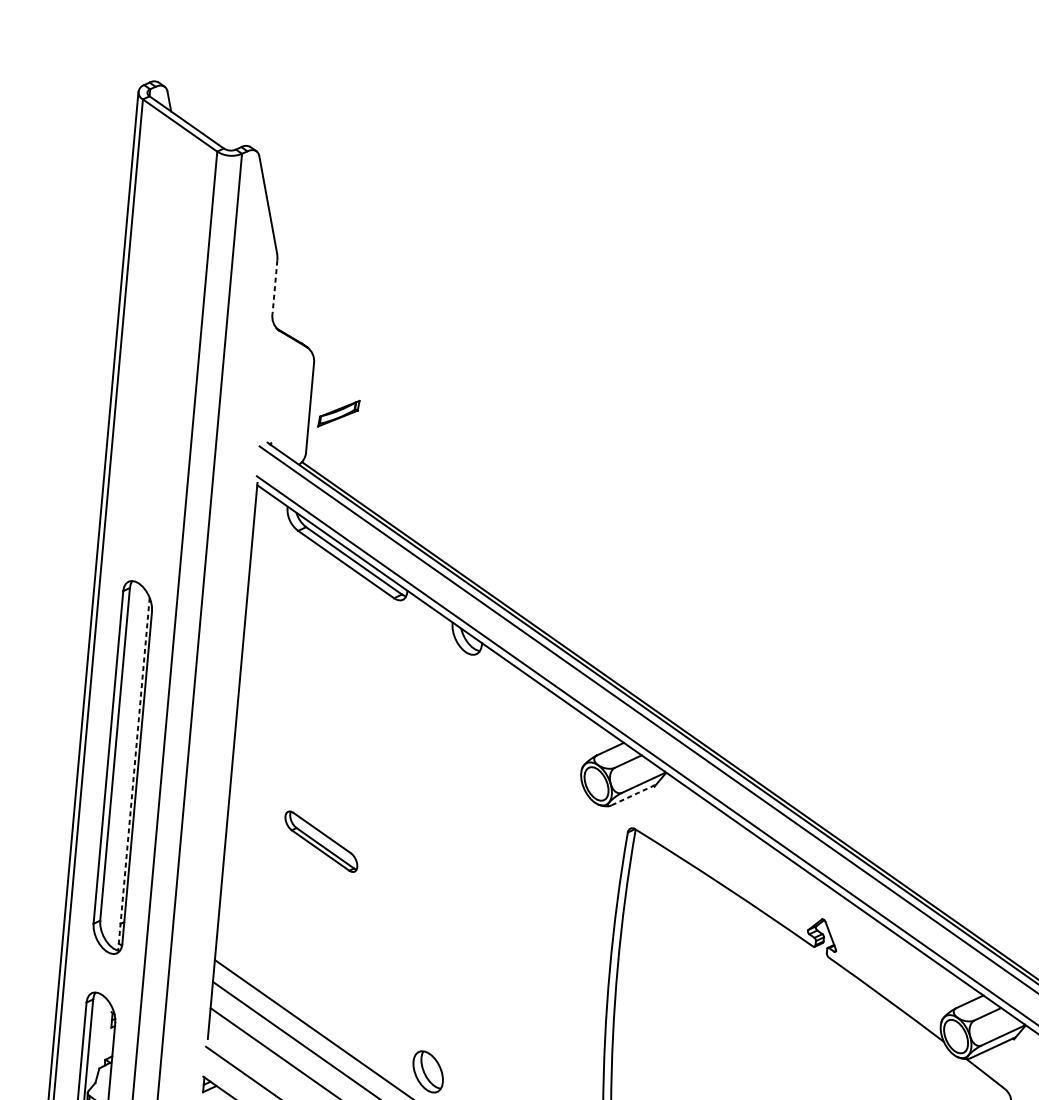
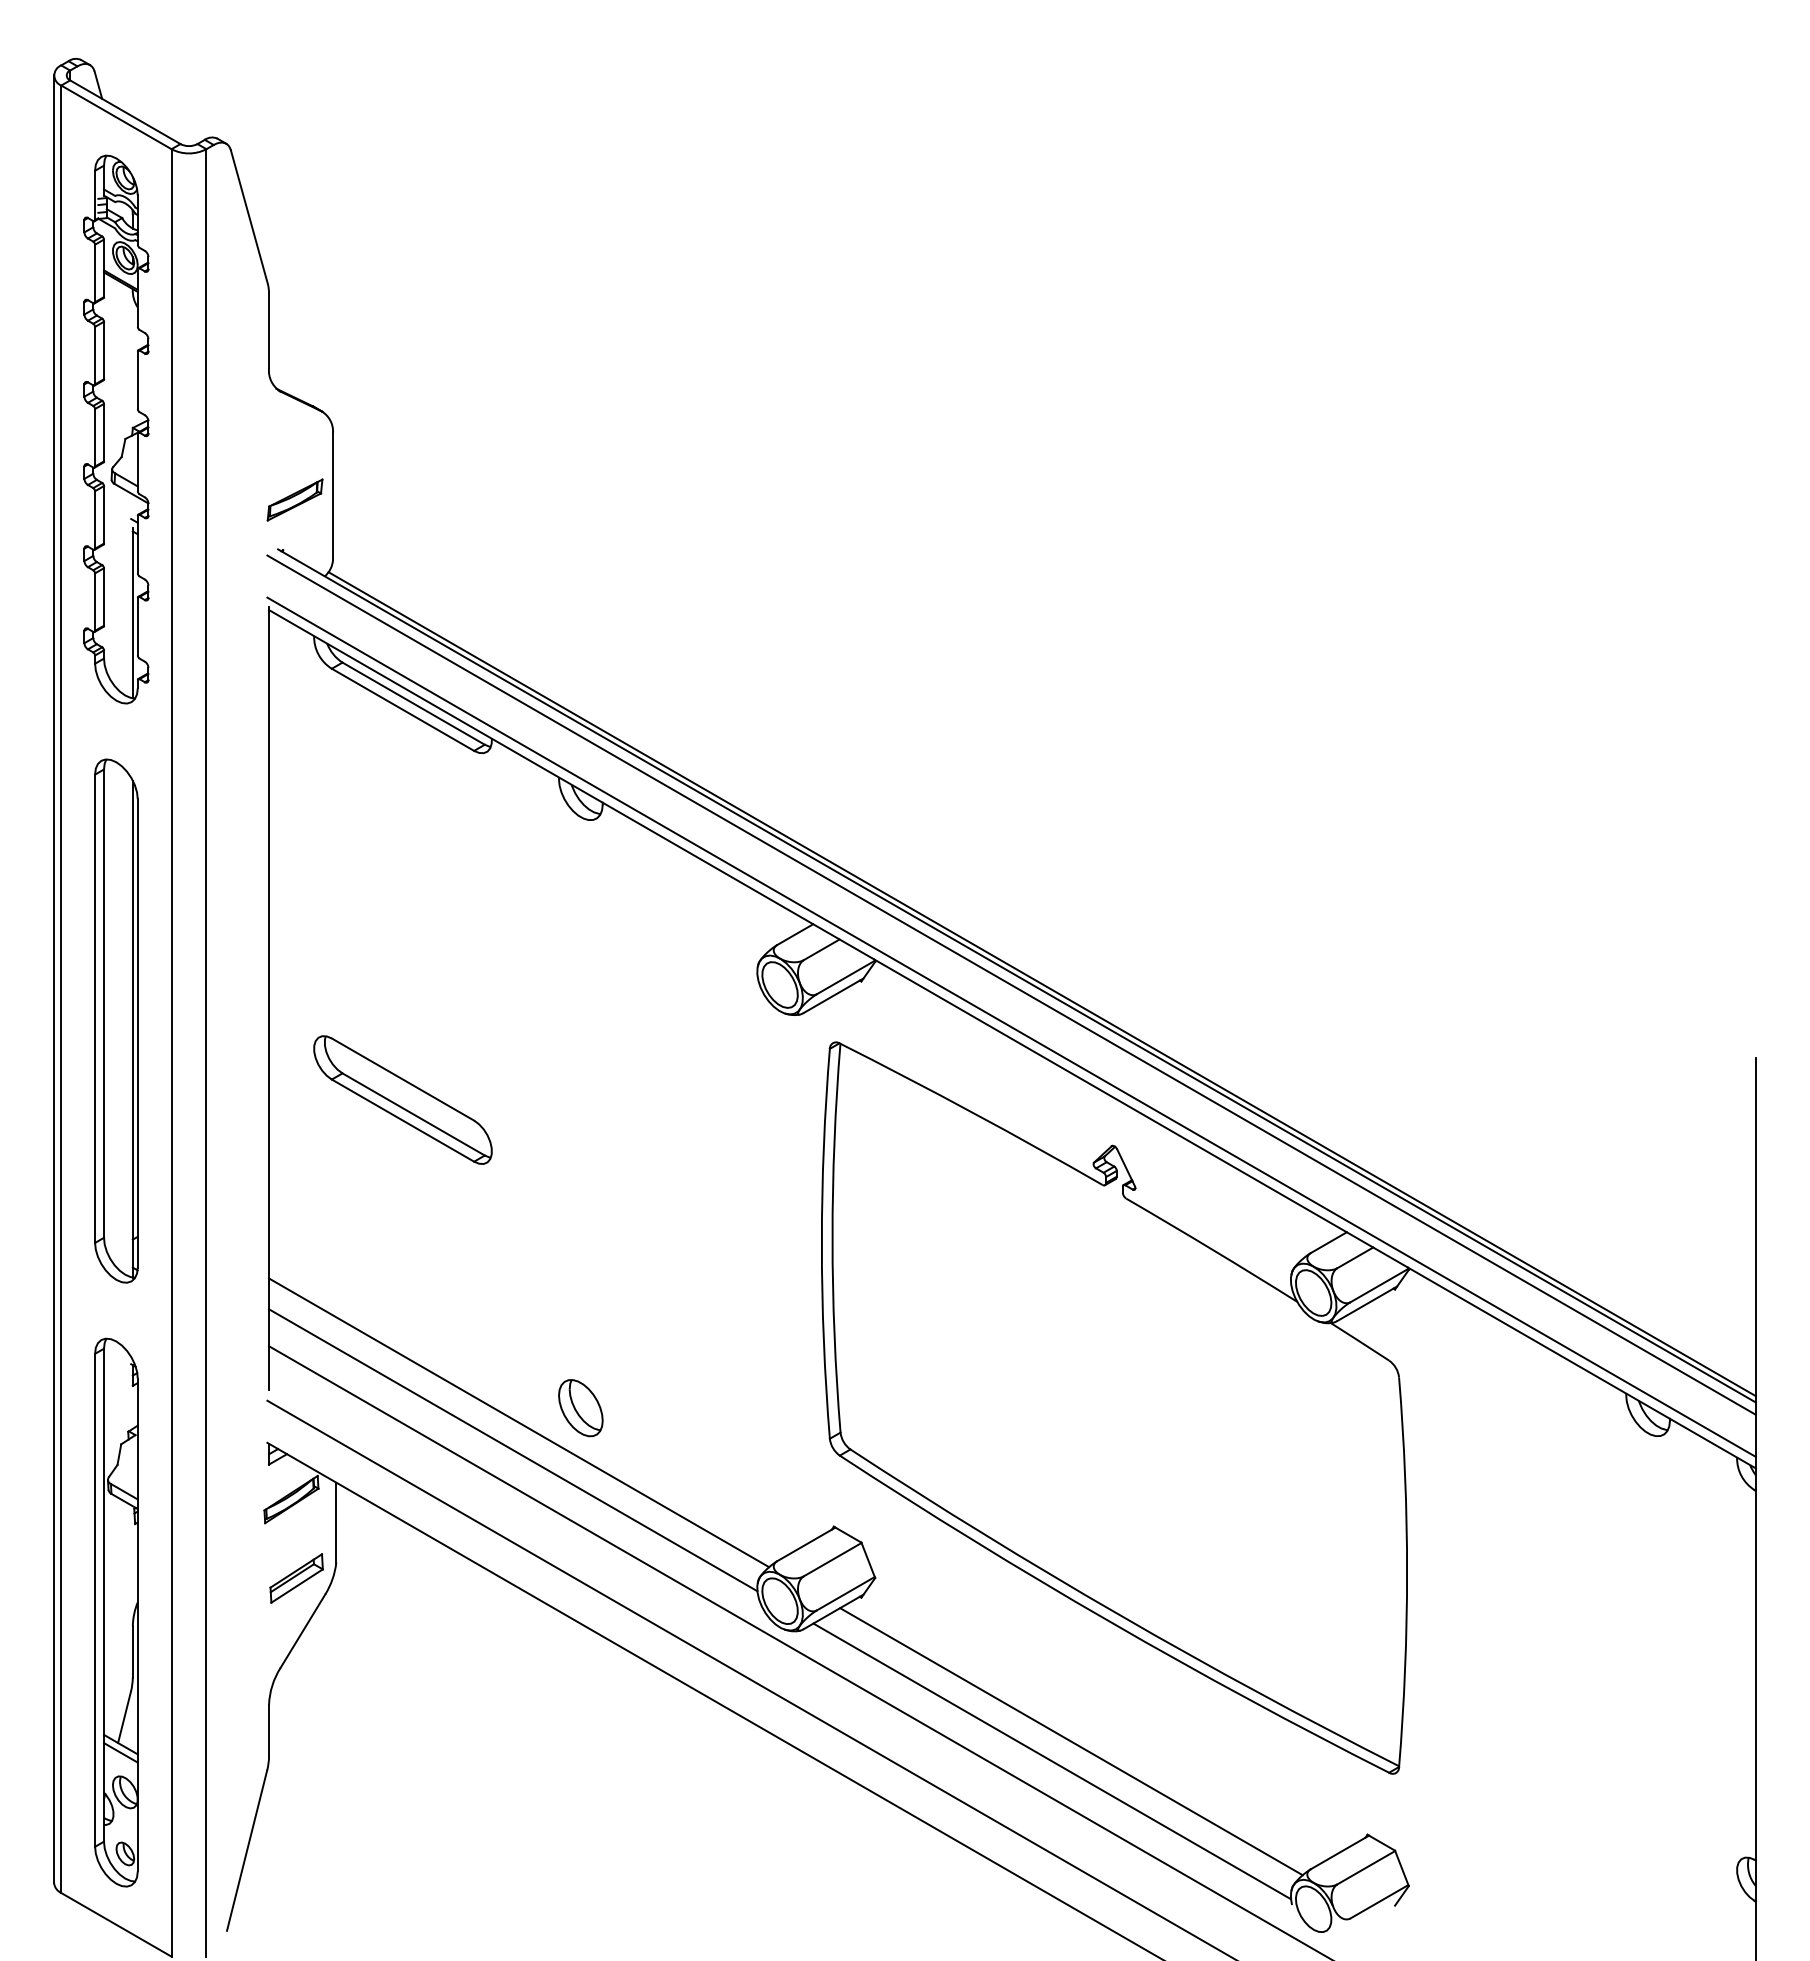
line: (275, 287) -> (269, 331), dashed -> solid
part: (160, 347) -> (116, 429), added
part: (338, 413) -> (294, 499), moved
line: (133, 774) -> (132, 1029), dashed -> solid
line: (634, 794) -> (834, 995), dashed -> solid
part: (321, 841) -> (402, 1099), size x1.67

